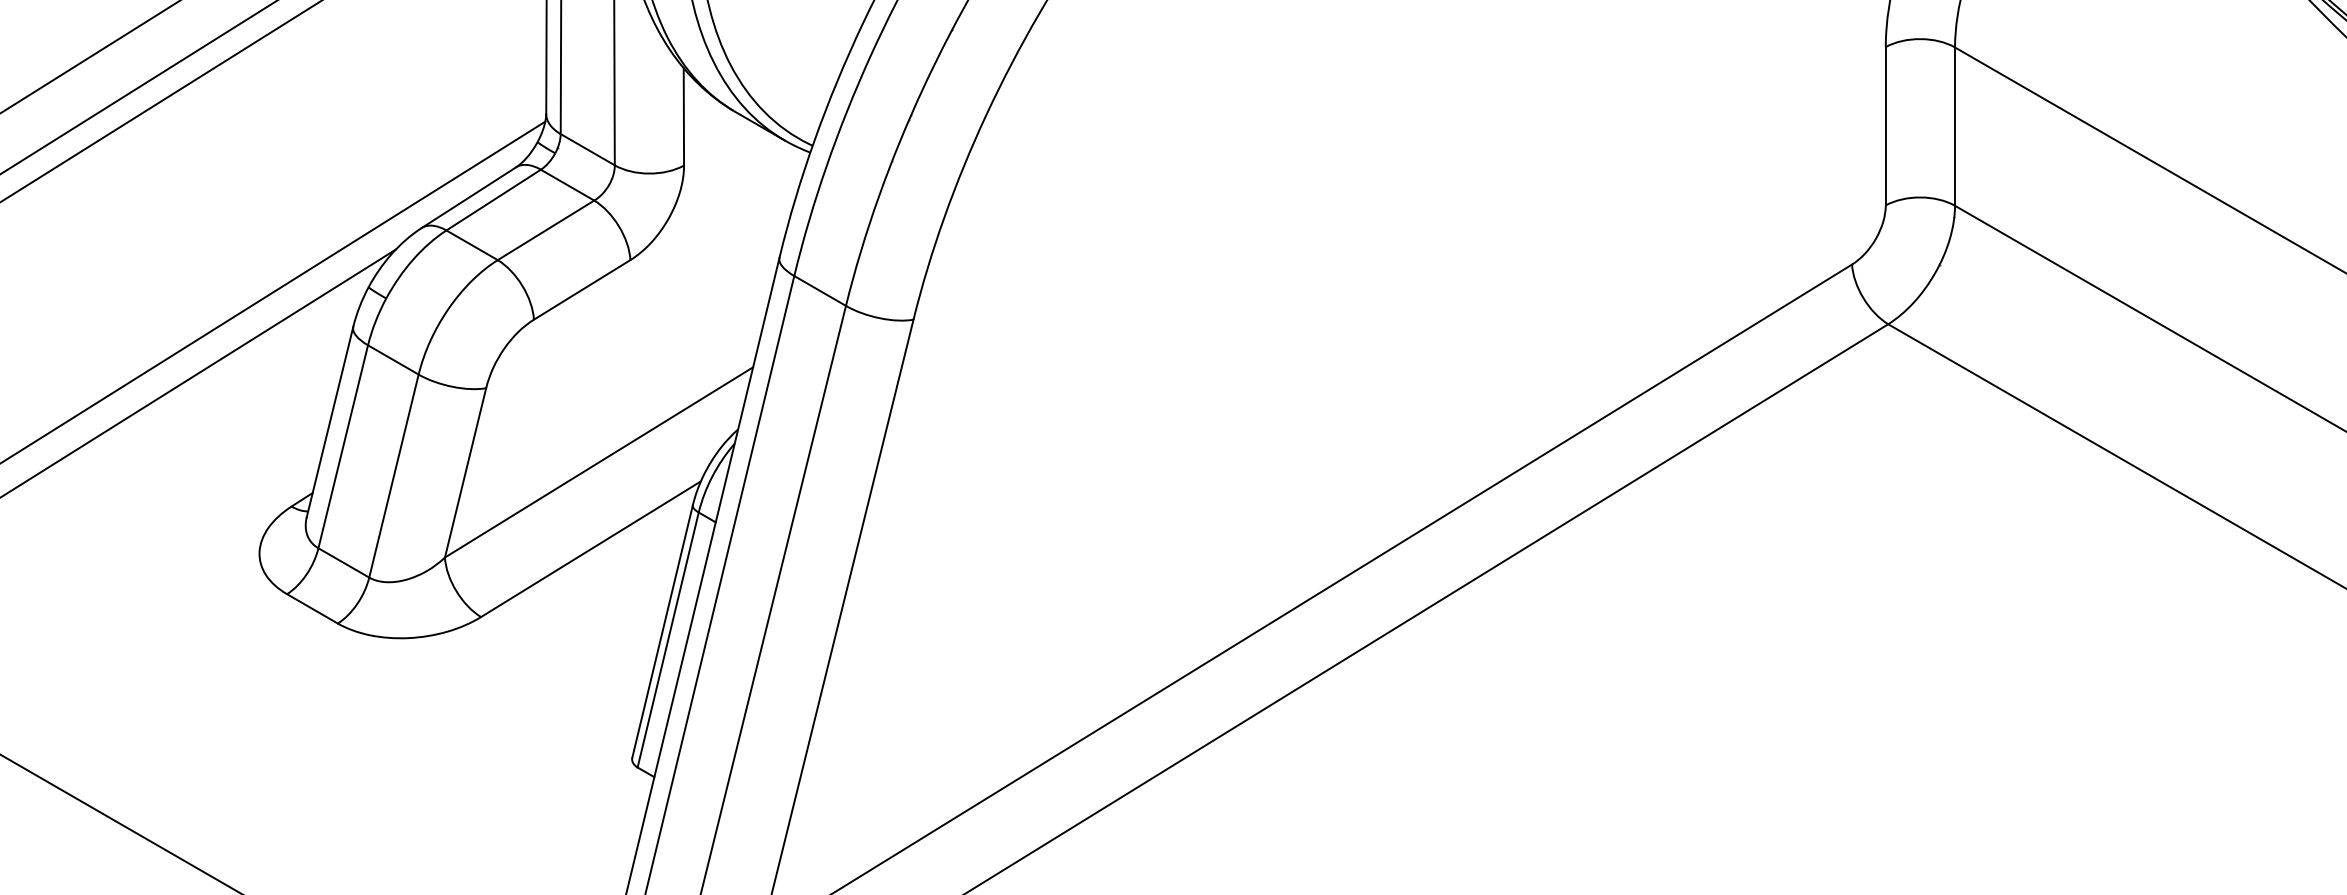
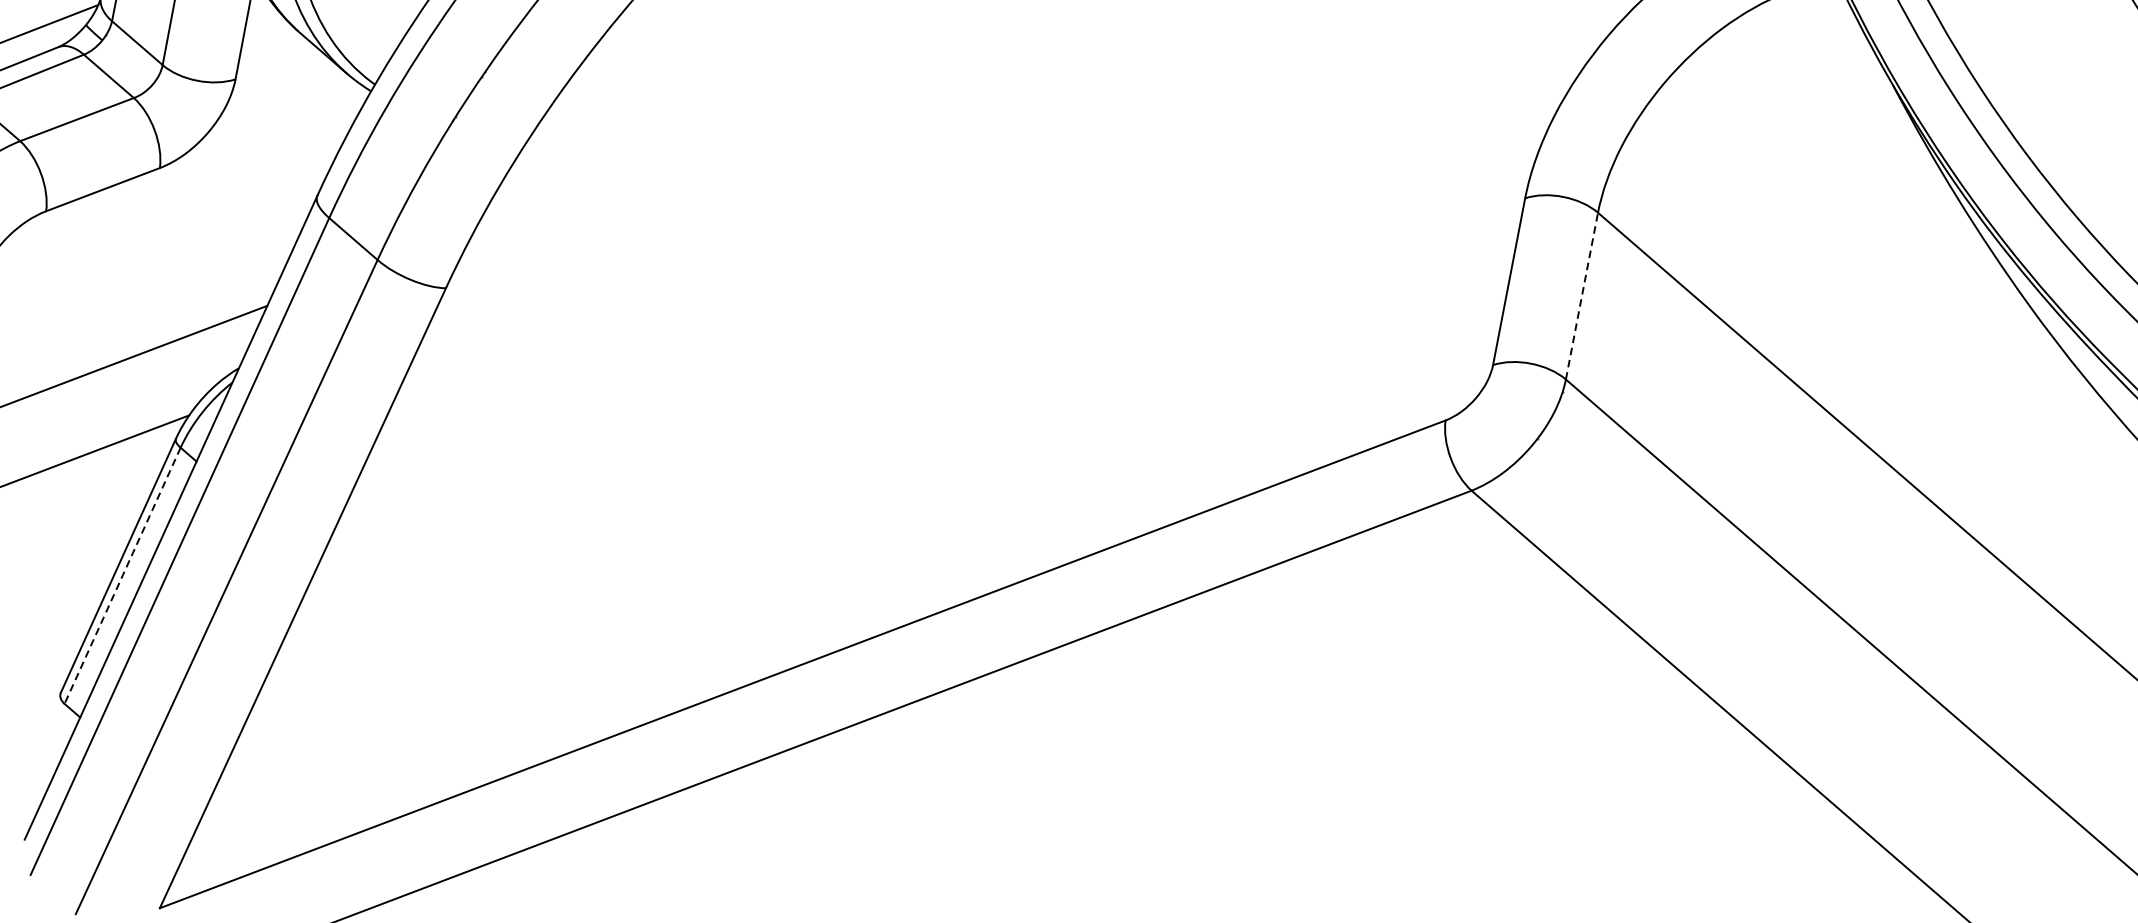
line: (1955, 126) -> (1582, 296), solid -> dashed
line: (668, 640) -> (122, 576), solid -> dashed

